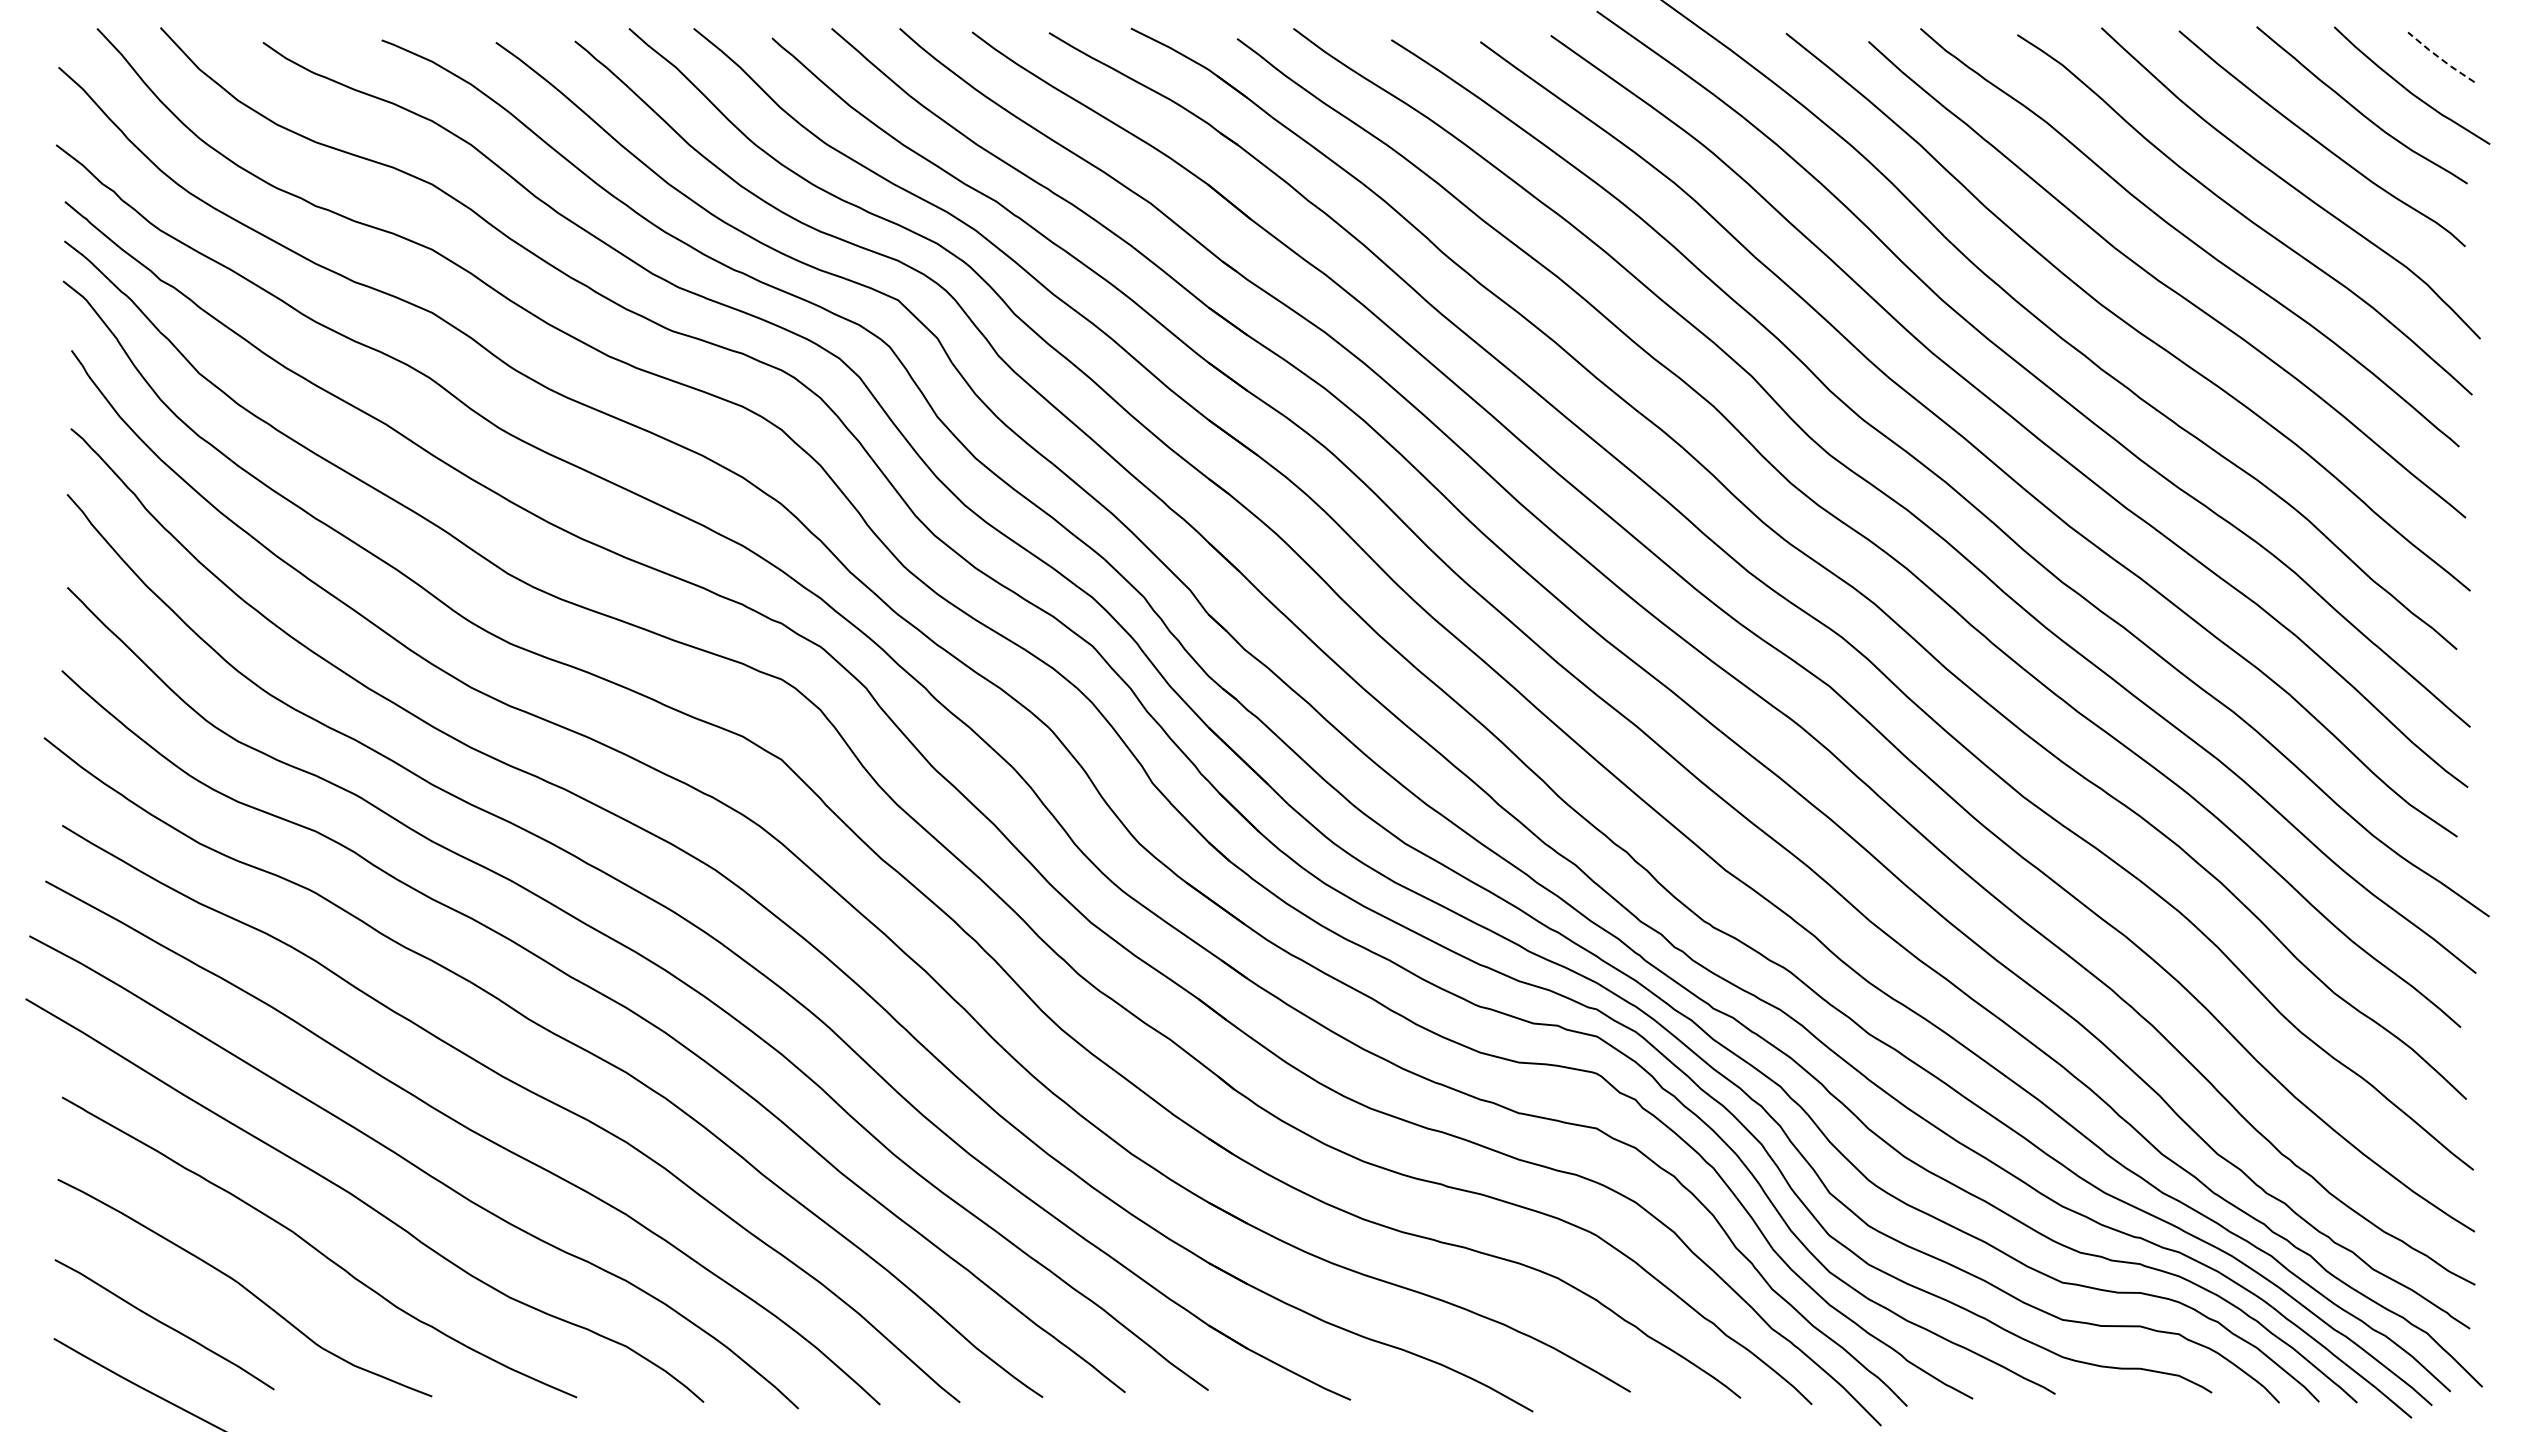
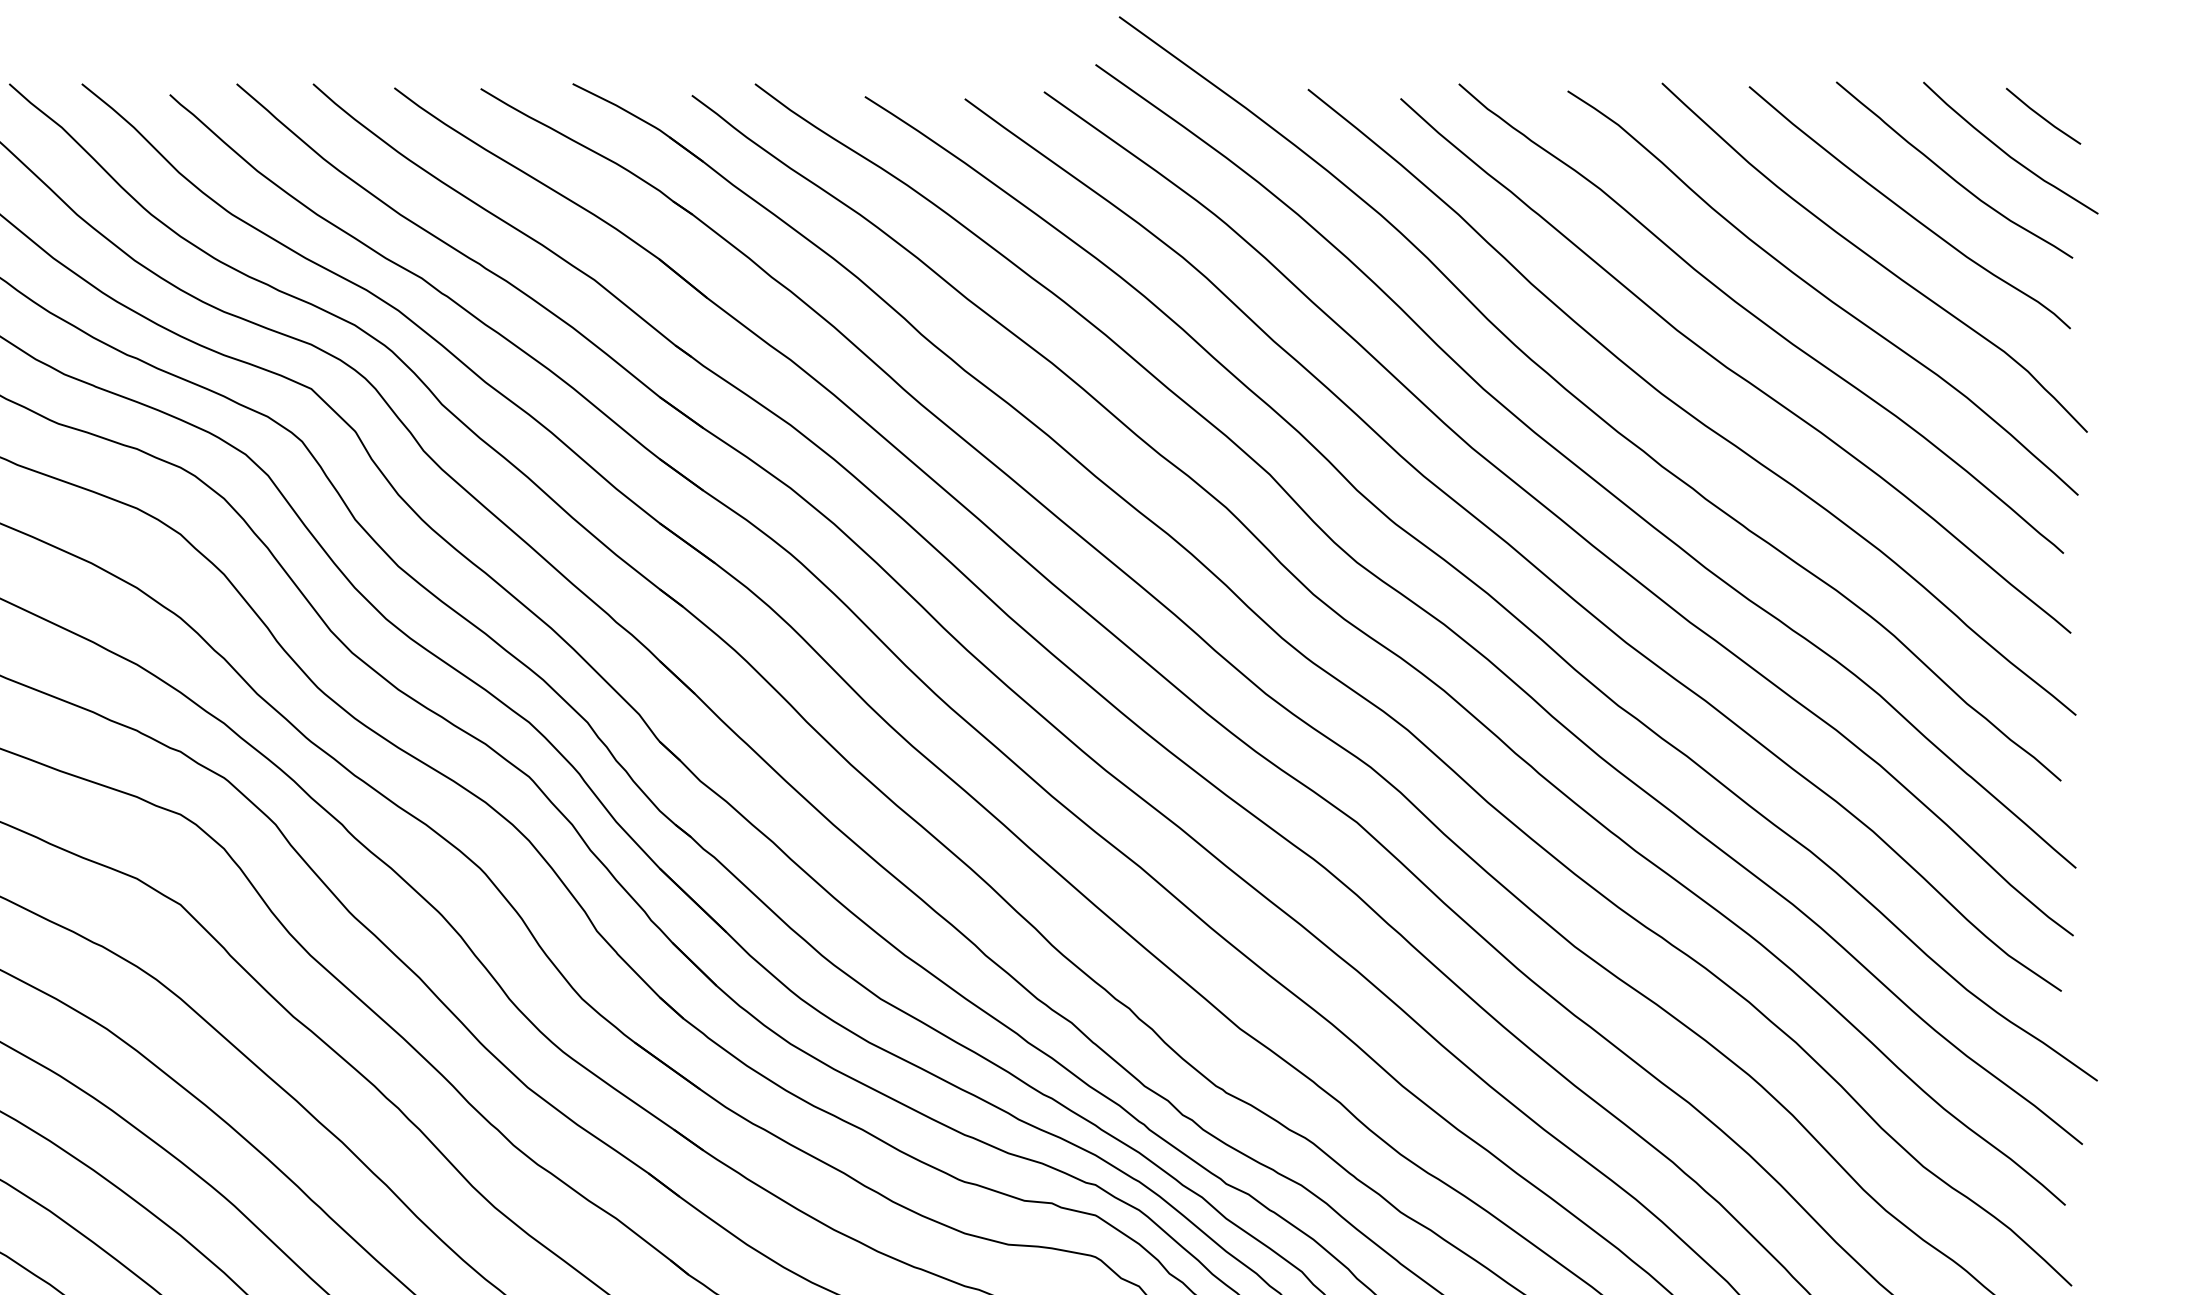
line: (2440, 58) -> (2042, 117), dashed -> solid

